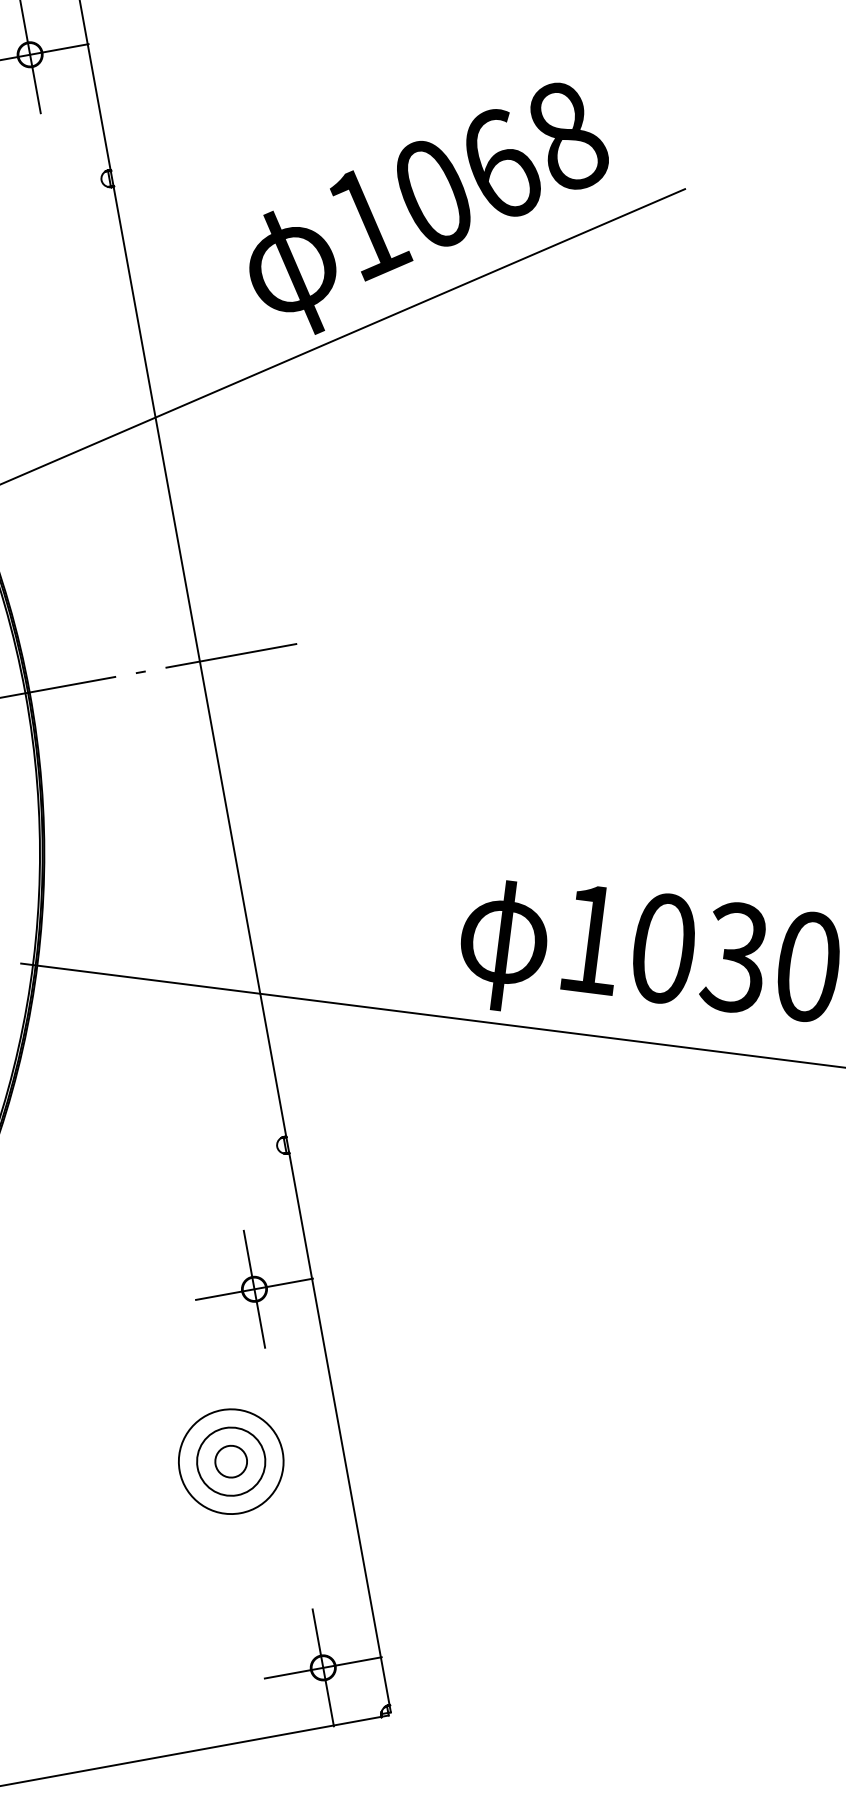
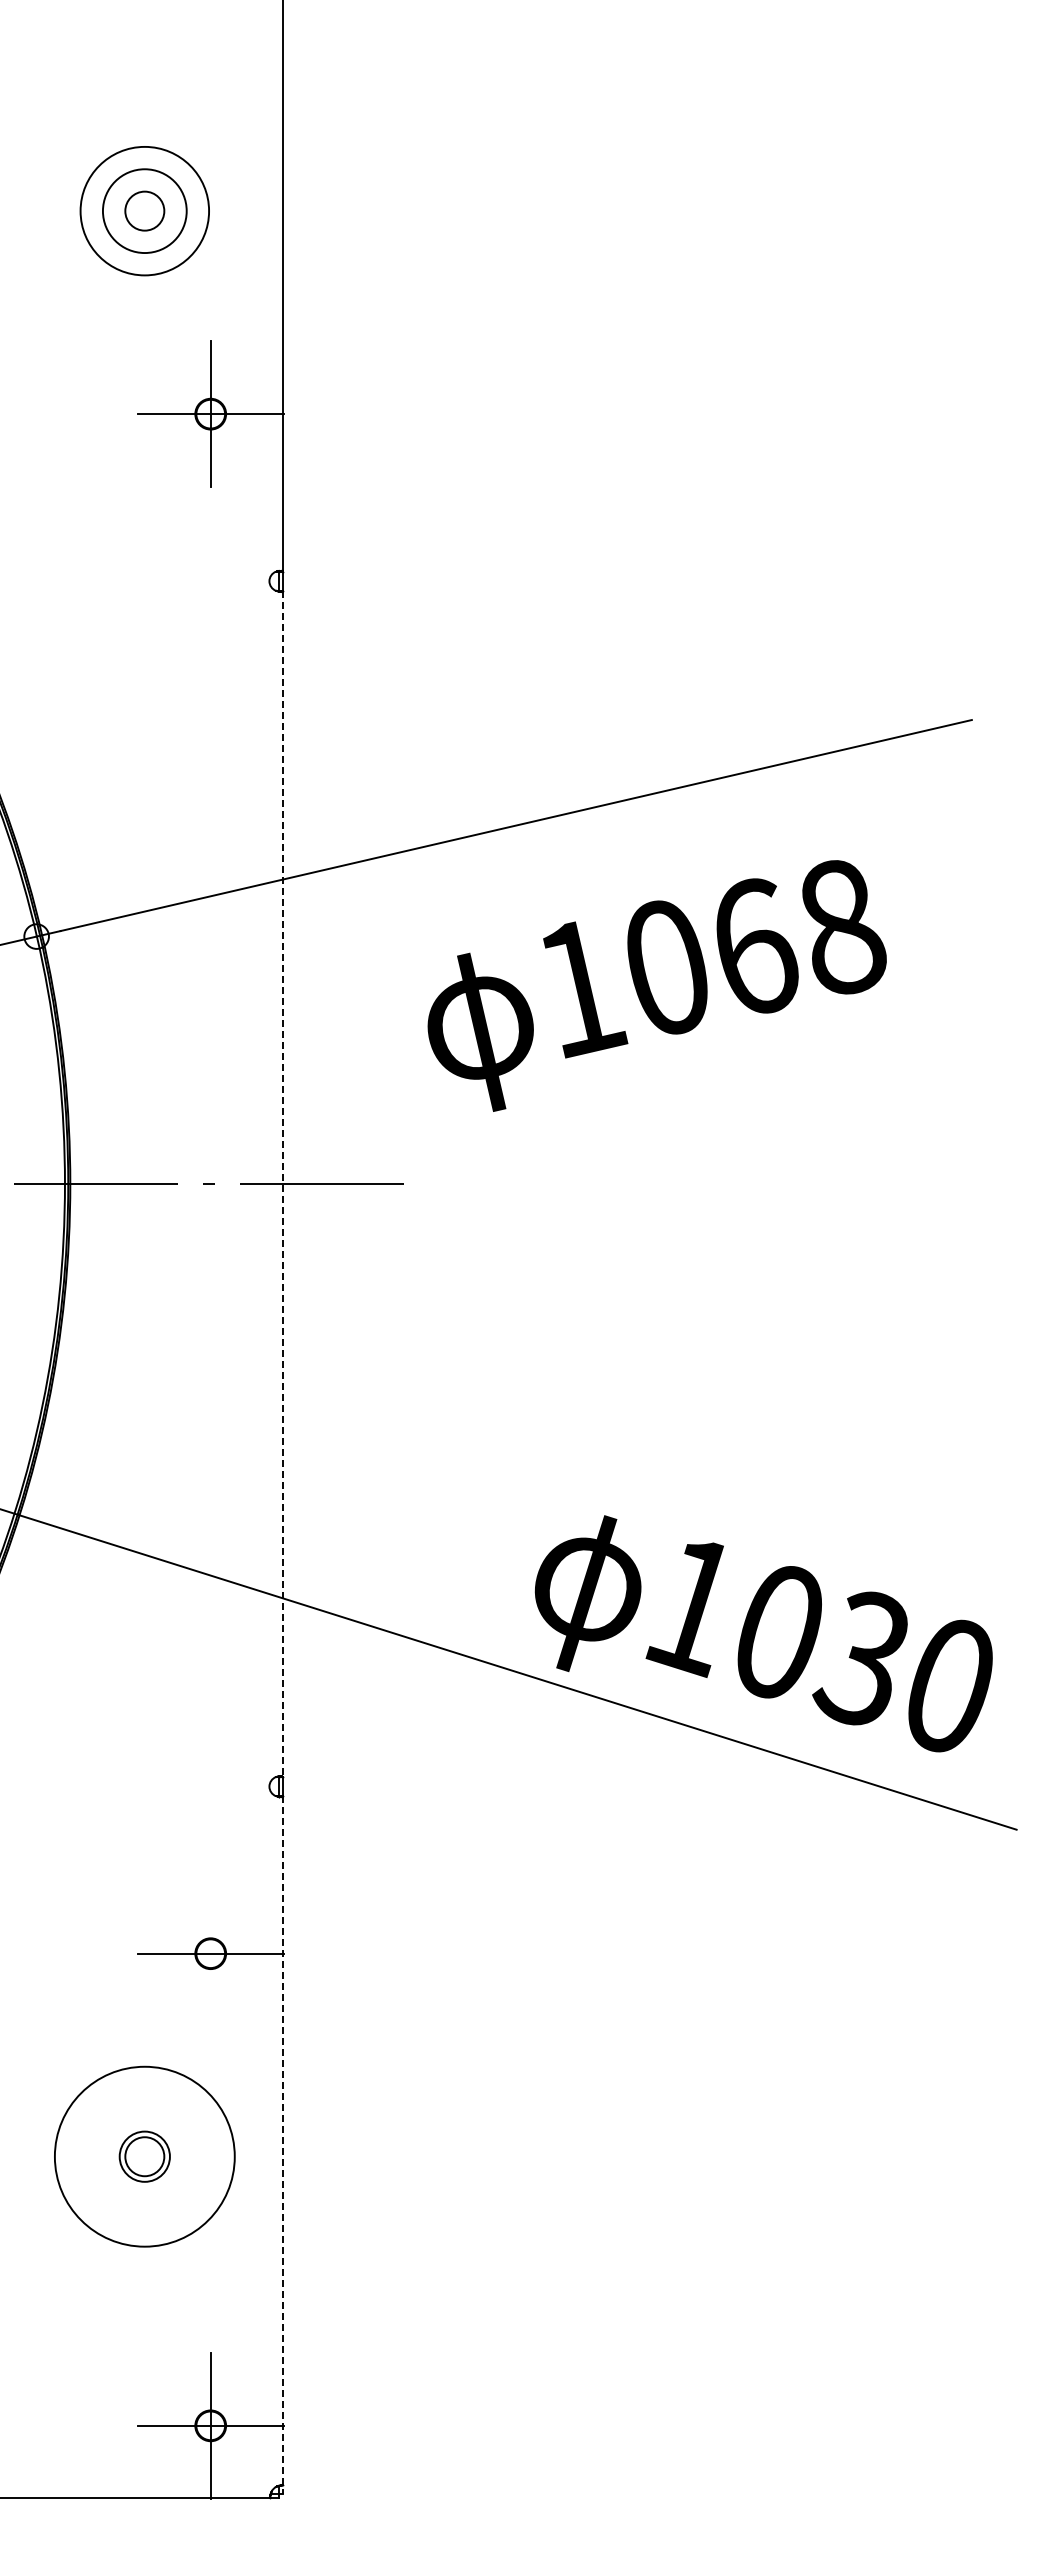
text: (427, 209) -> (656, 985), moved
line: (199, 662) -> (282, 1184), solid -> dashed
line: (254, 1289) -> (210, 1953), removed
line: (339, 1432) -> (282, 2145), solid -> dashed
circle: (230, 1461) -> (144, 2156), size x0.6
circle: (230, 1461) -> (144, 2156), size x1.4

